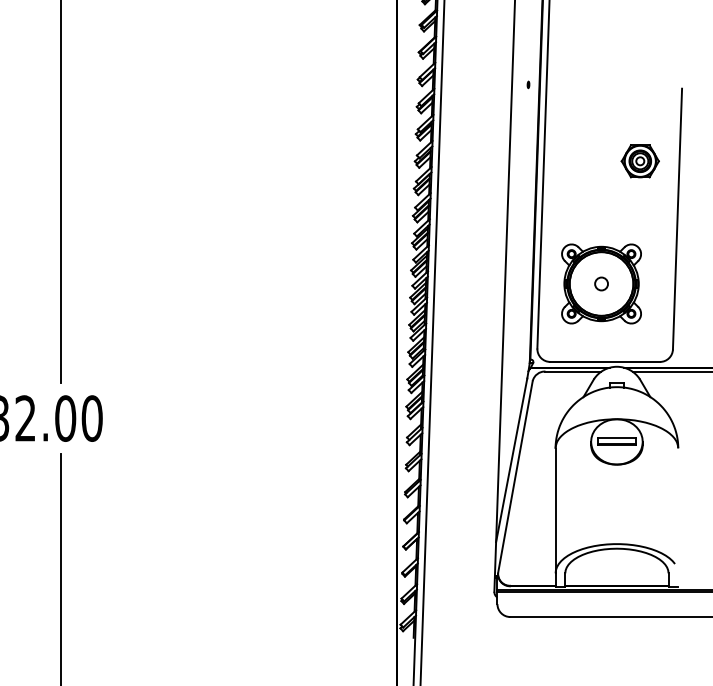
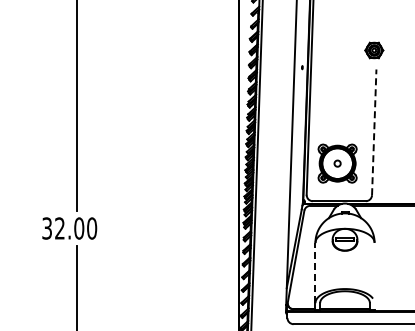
part: (640, 161) -> (374, 50), moved
line: (678, 219) -> (374, 132), solid -> dashed
line: (555, 509) -> (315, 272), solid -> dashed

